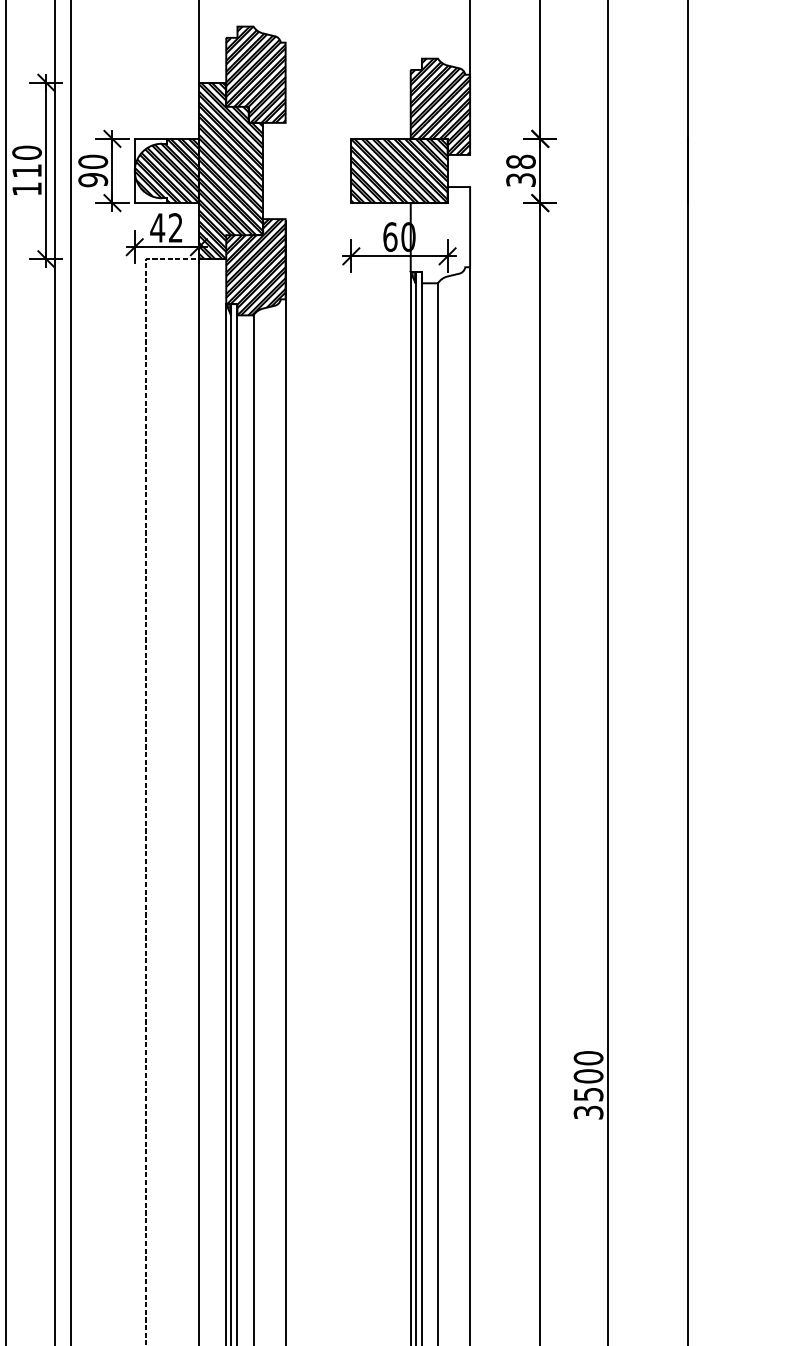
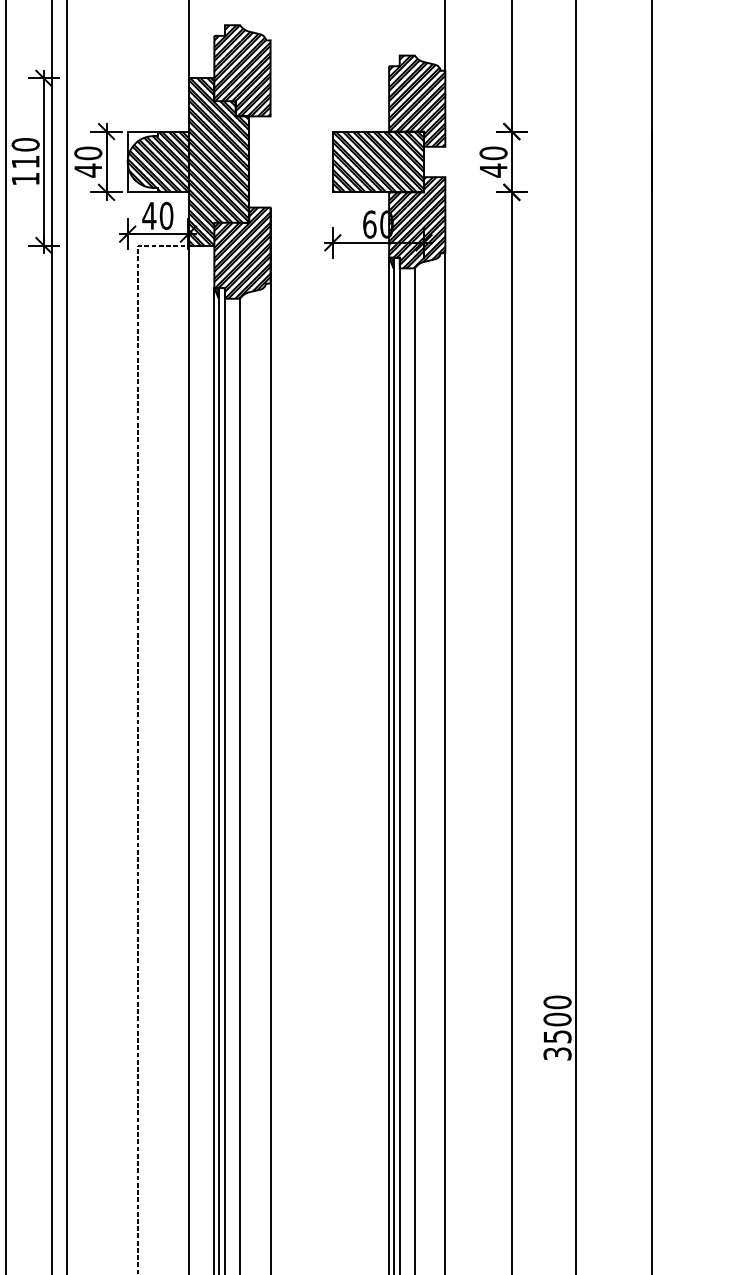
text: (520, 170) -> (493, 161), 38 -> 40
text: (93, 179) -> (88, 170), 90 -> 40
text: (175, 227) -> (166, 215), 42 -> 40
hatch: (440, 234) -> (417, 222), added

